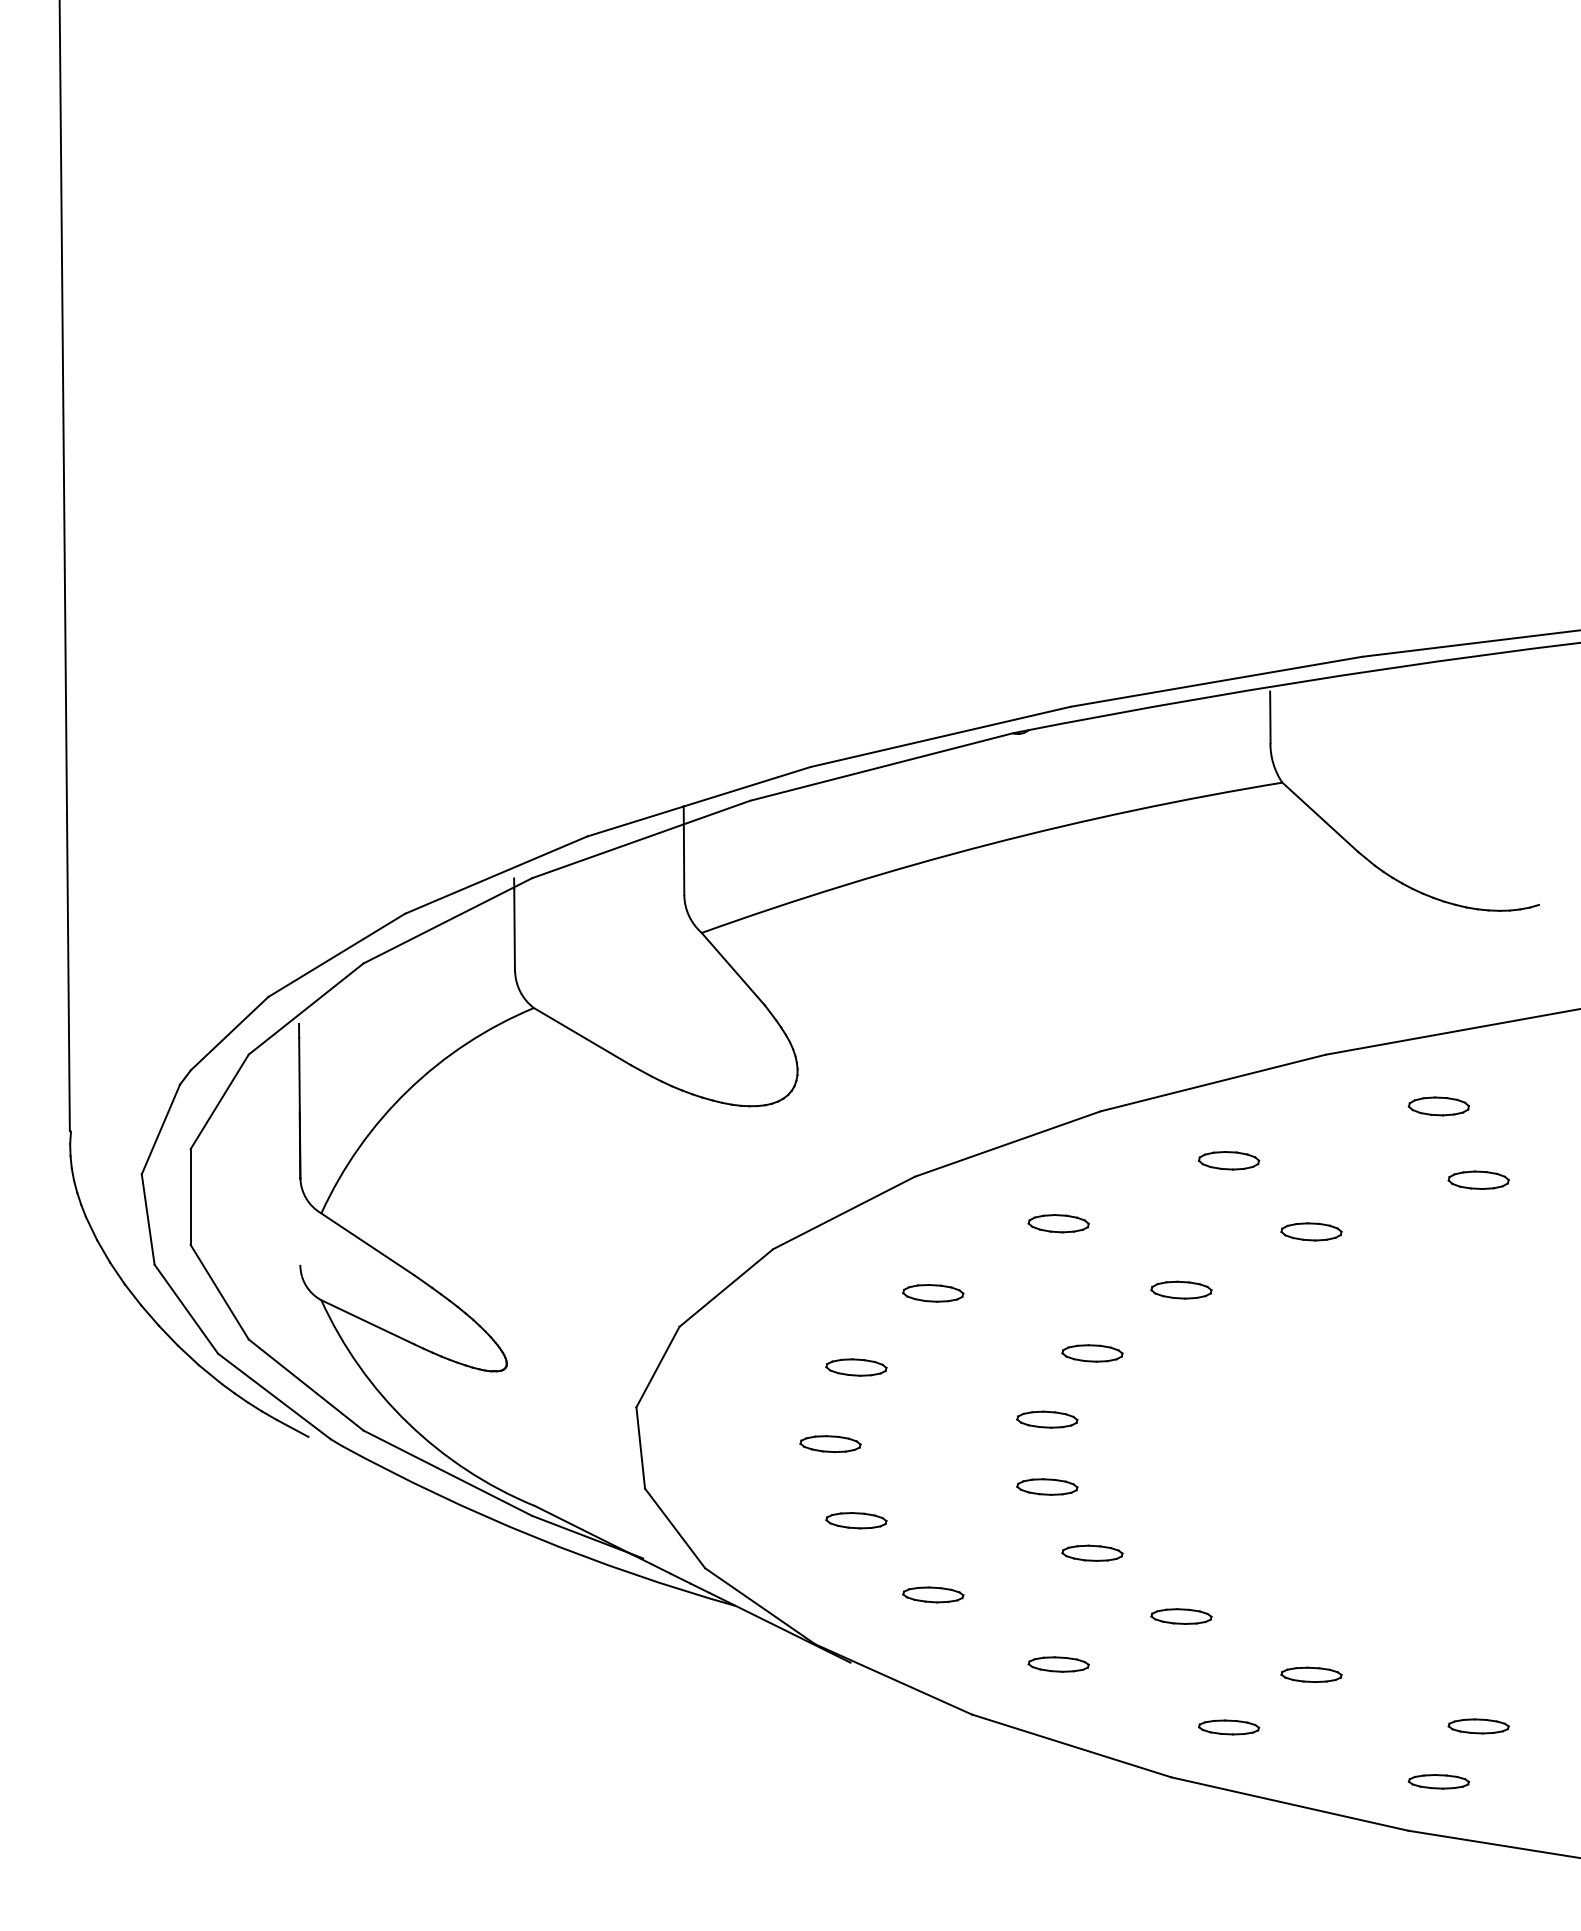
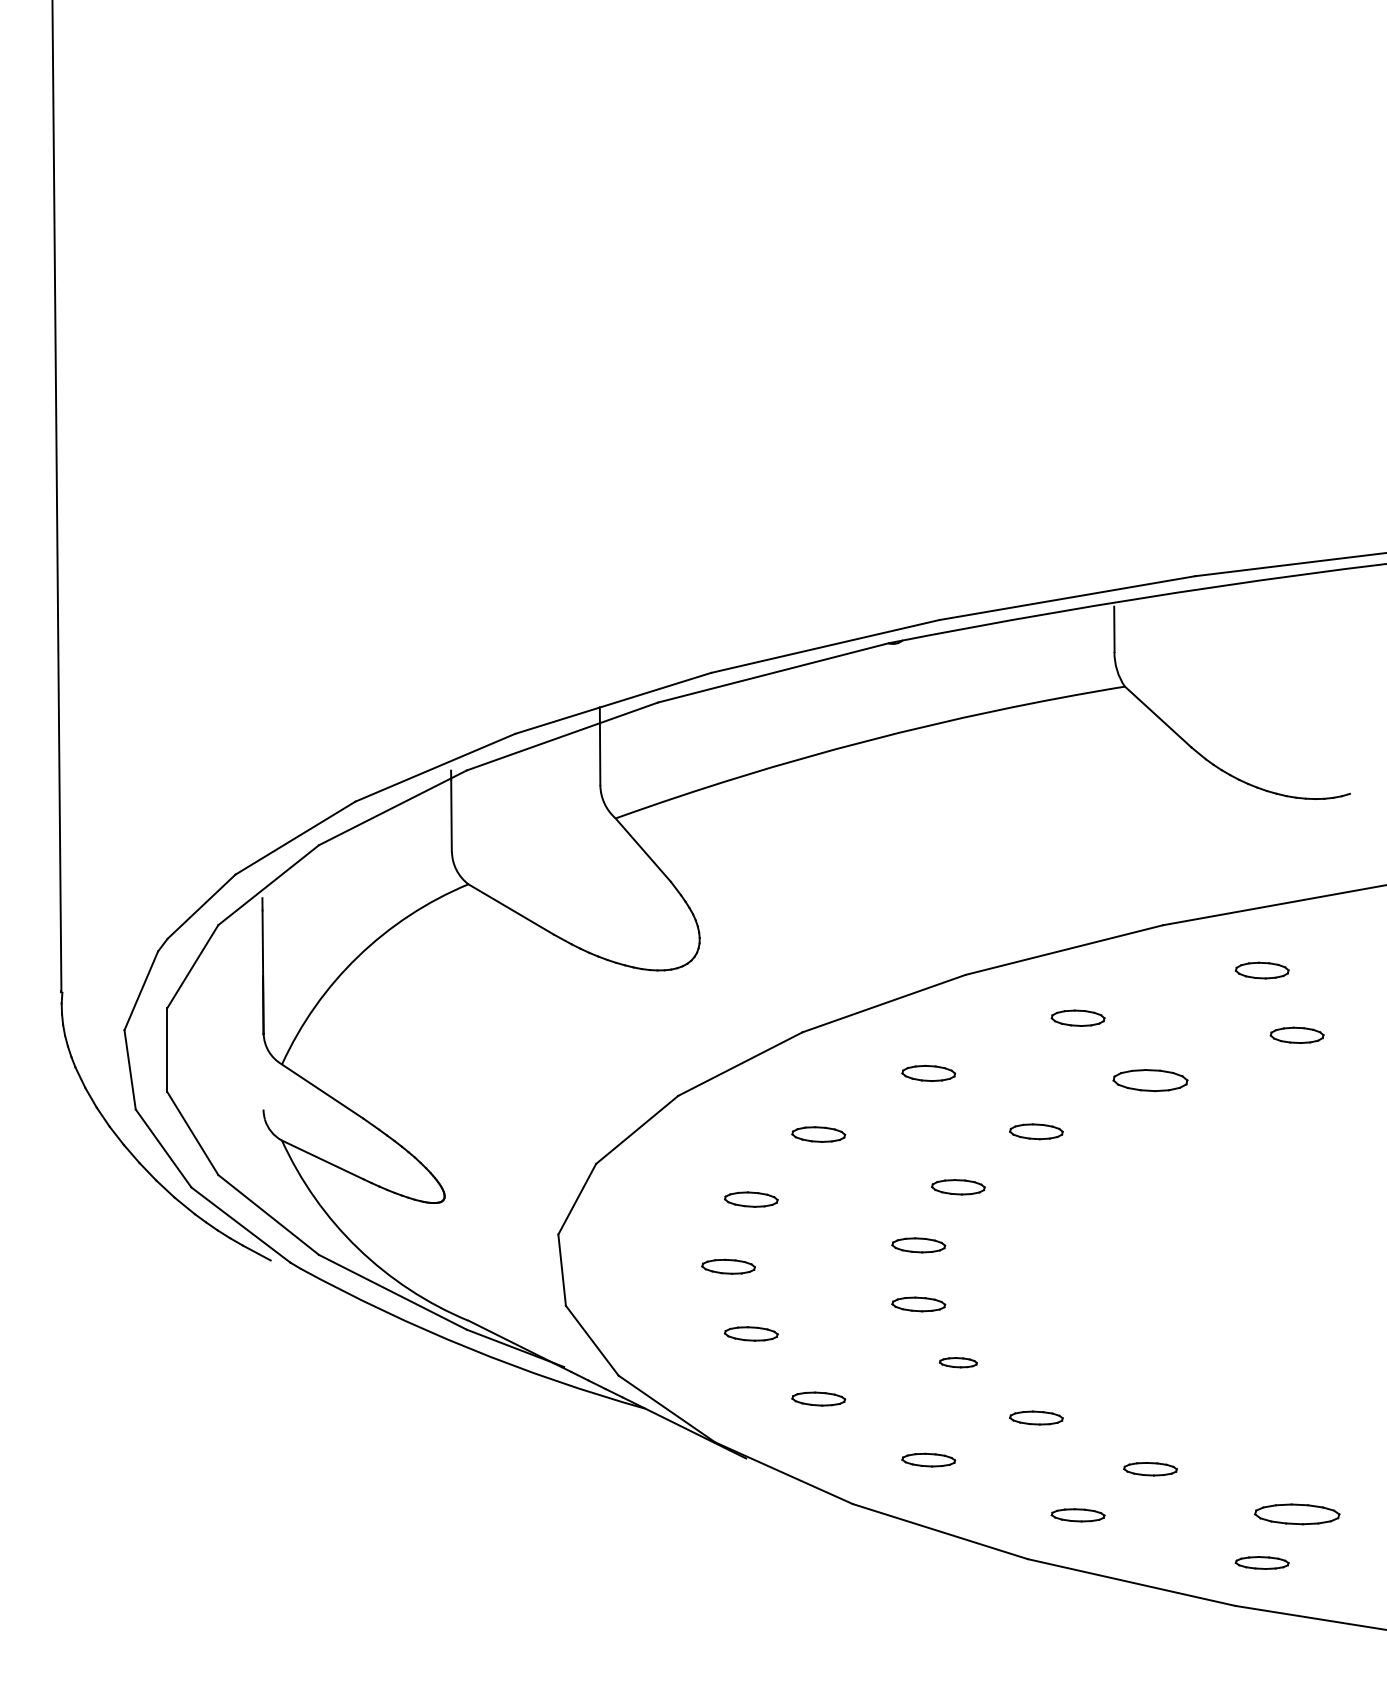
part: (1311, 1231) -> (1150, 1080), size x1.4
part: (1092, 1553) -> (958, 1362), size x0.7
part: (1477, 1726) -> (1296, 1514), size x1.6

